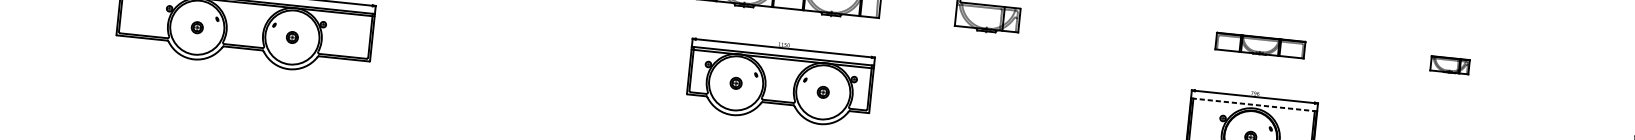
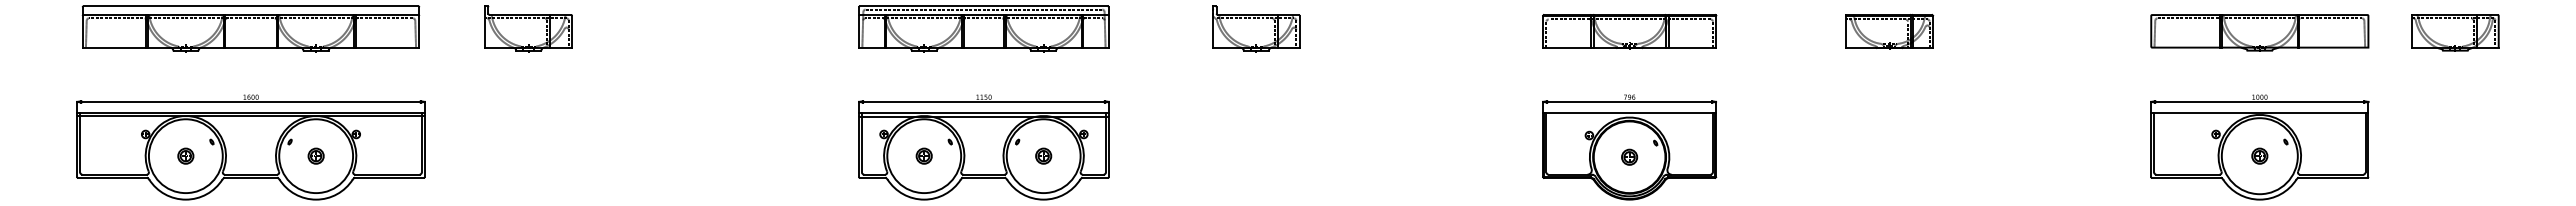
part: (1260, 45) -> (1629, 31), size x1.43
part: (1449, 65) -> (1889, 31), size x1.67
line: (1254, 104) -> (1629, 112), dashed -> solid

